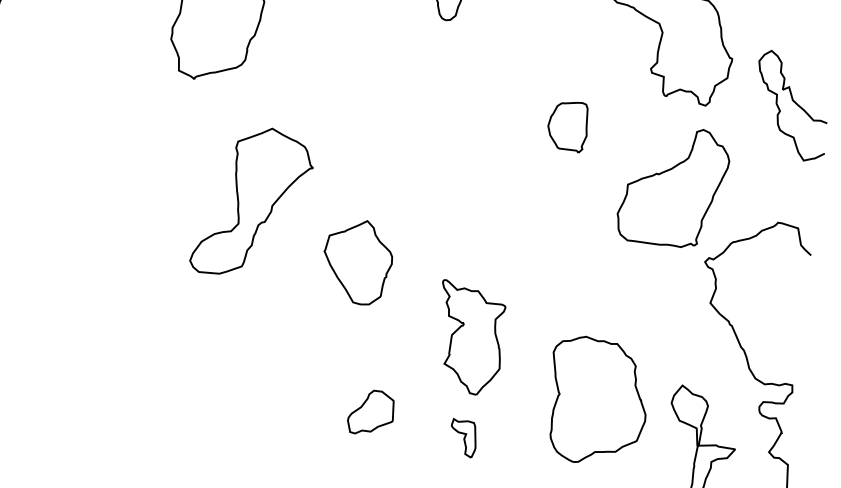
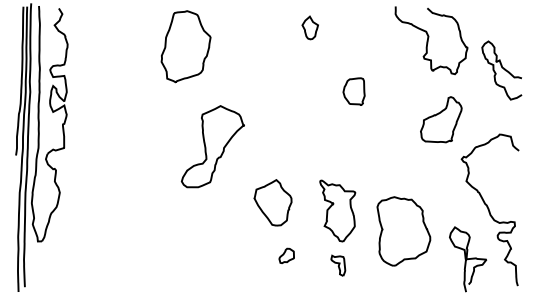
part: (566, 126) -> (353, 91), moved
part: (674, 186) -> (441, 119), size x0.7
part: (356, 261) -> (272, 202), moved
part: (597, 400) -> (403, 231), moved
part: (370, 411) -> (286, 255), size x0.6

